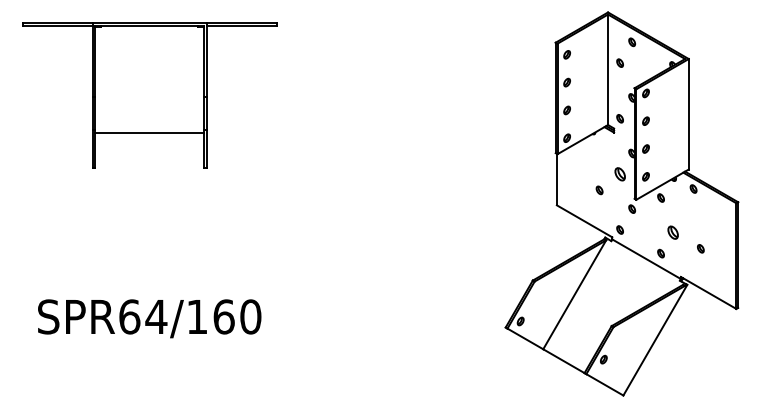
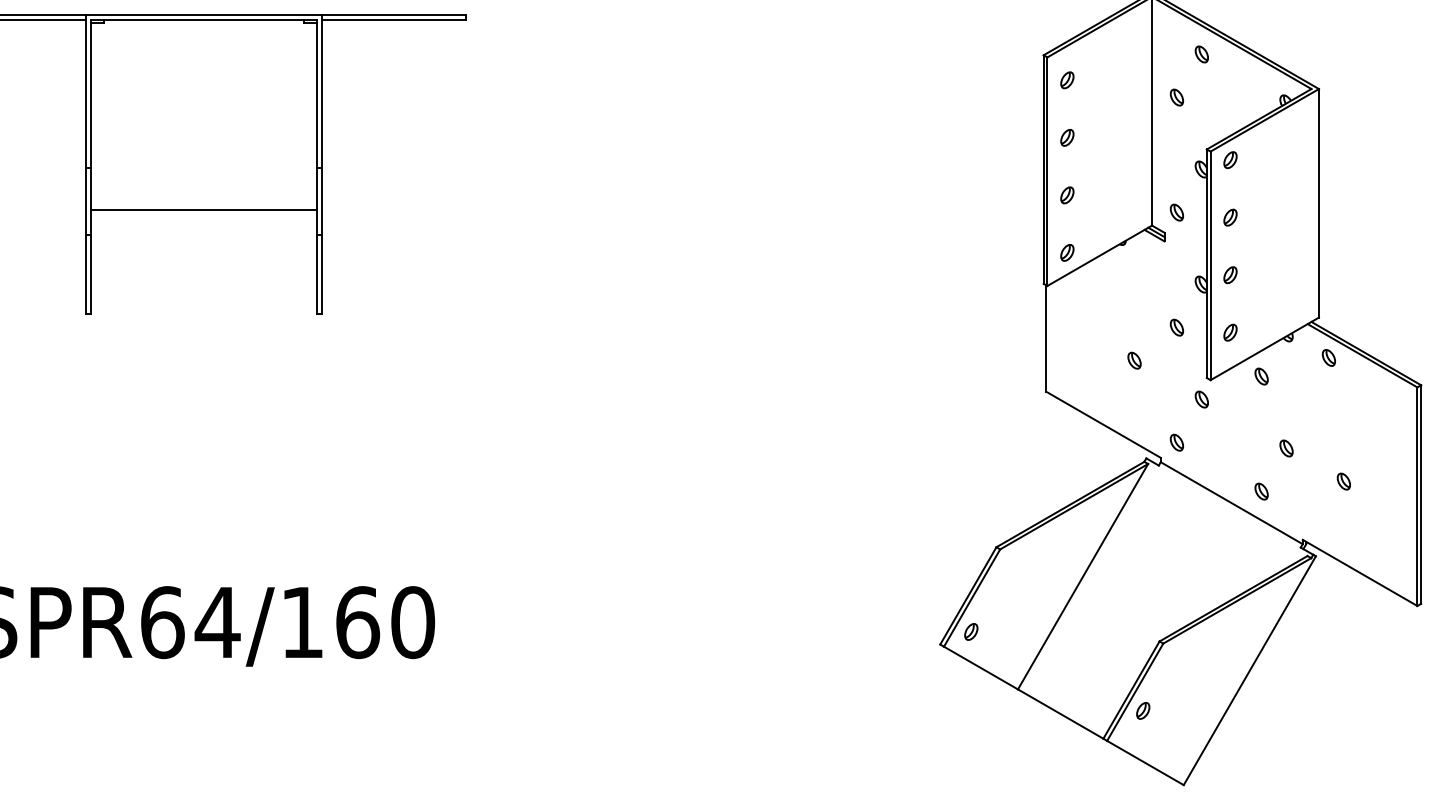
line: (149, 133) -> (203, 209), moved
part: (619, 174) -> (1175, 327), size x0.62
part: (672, 232) -> (1285, 447), size x0.62

